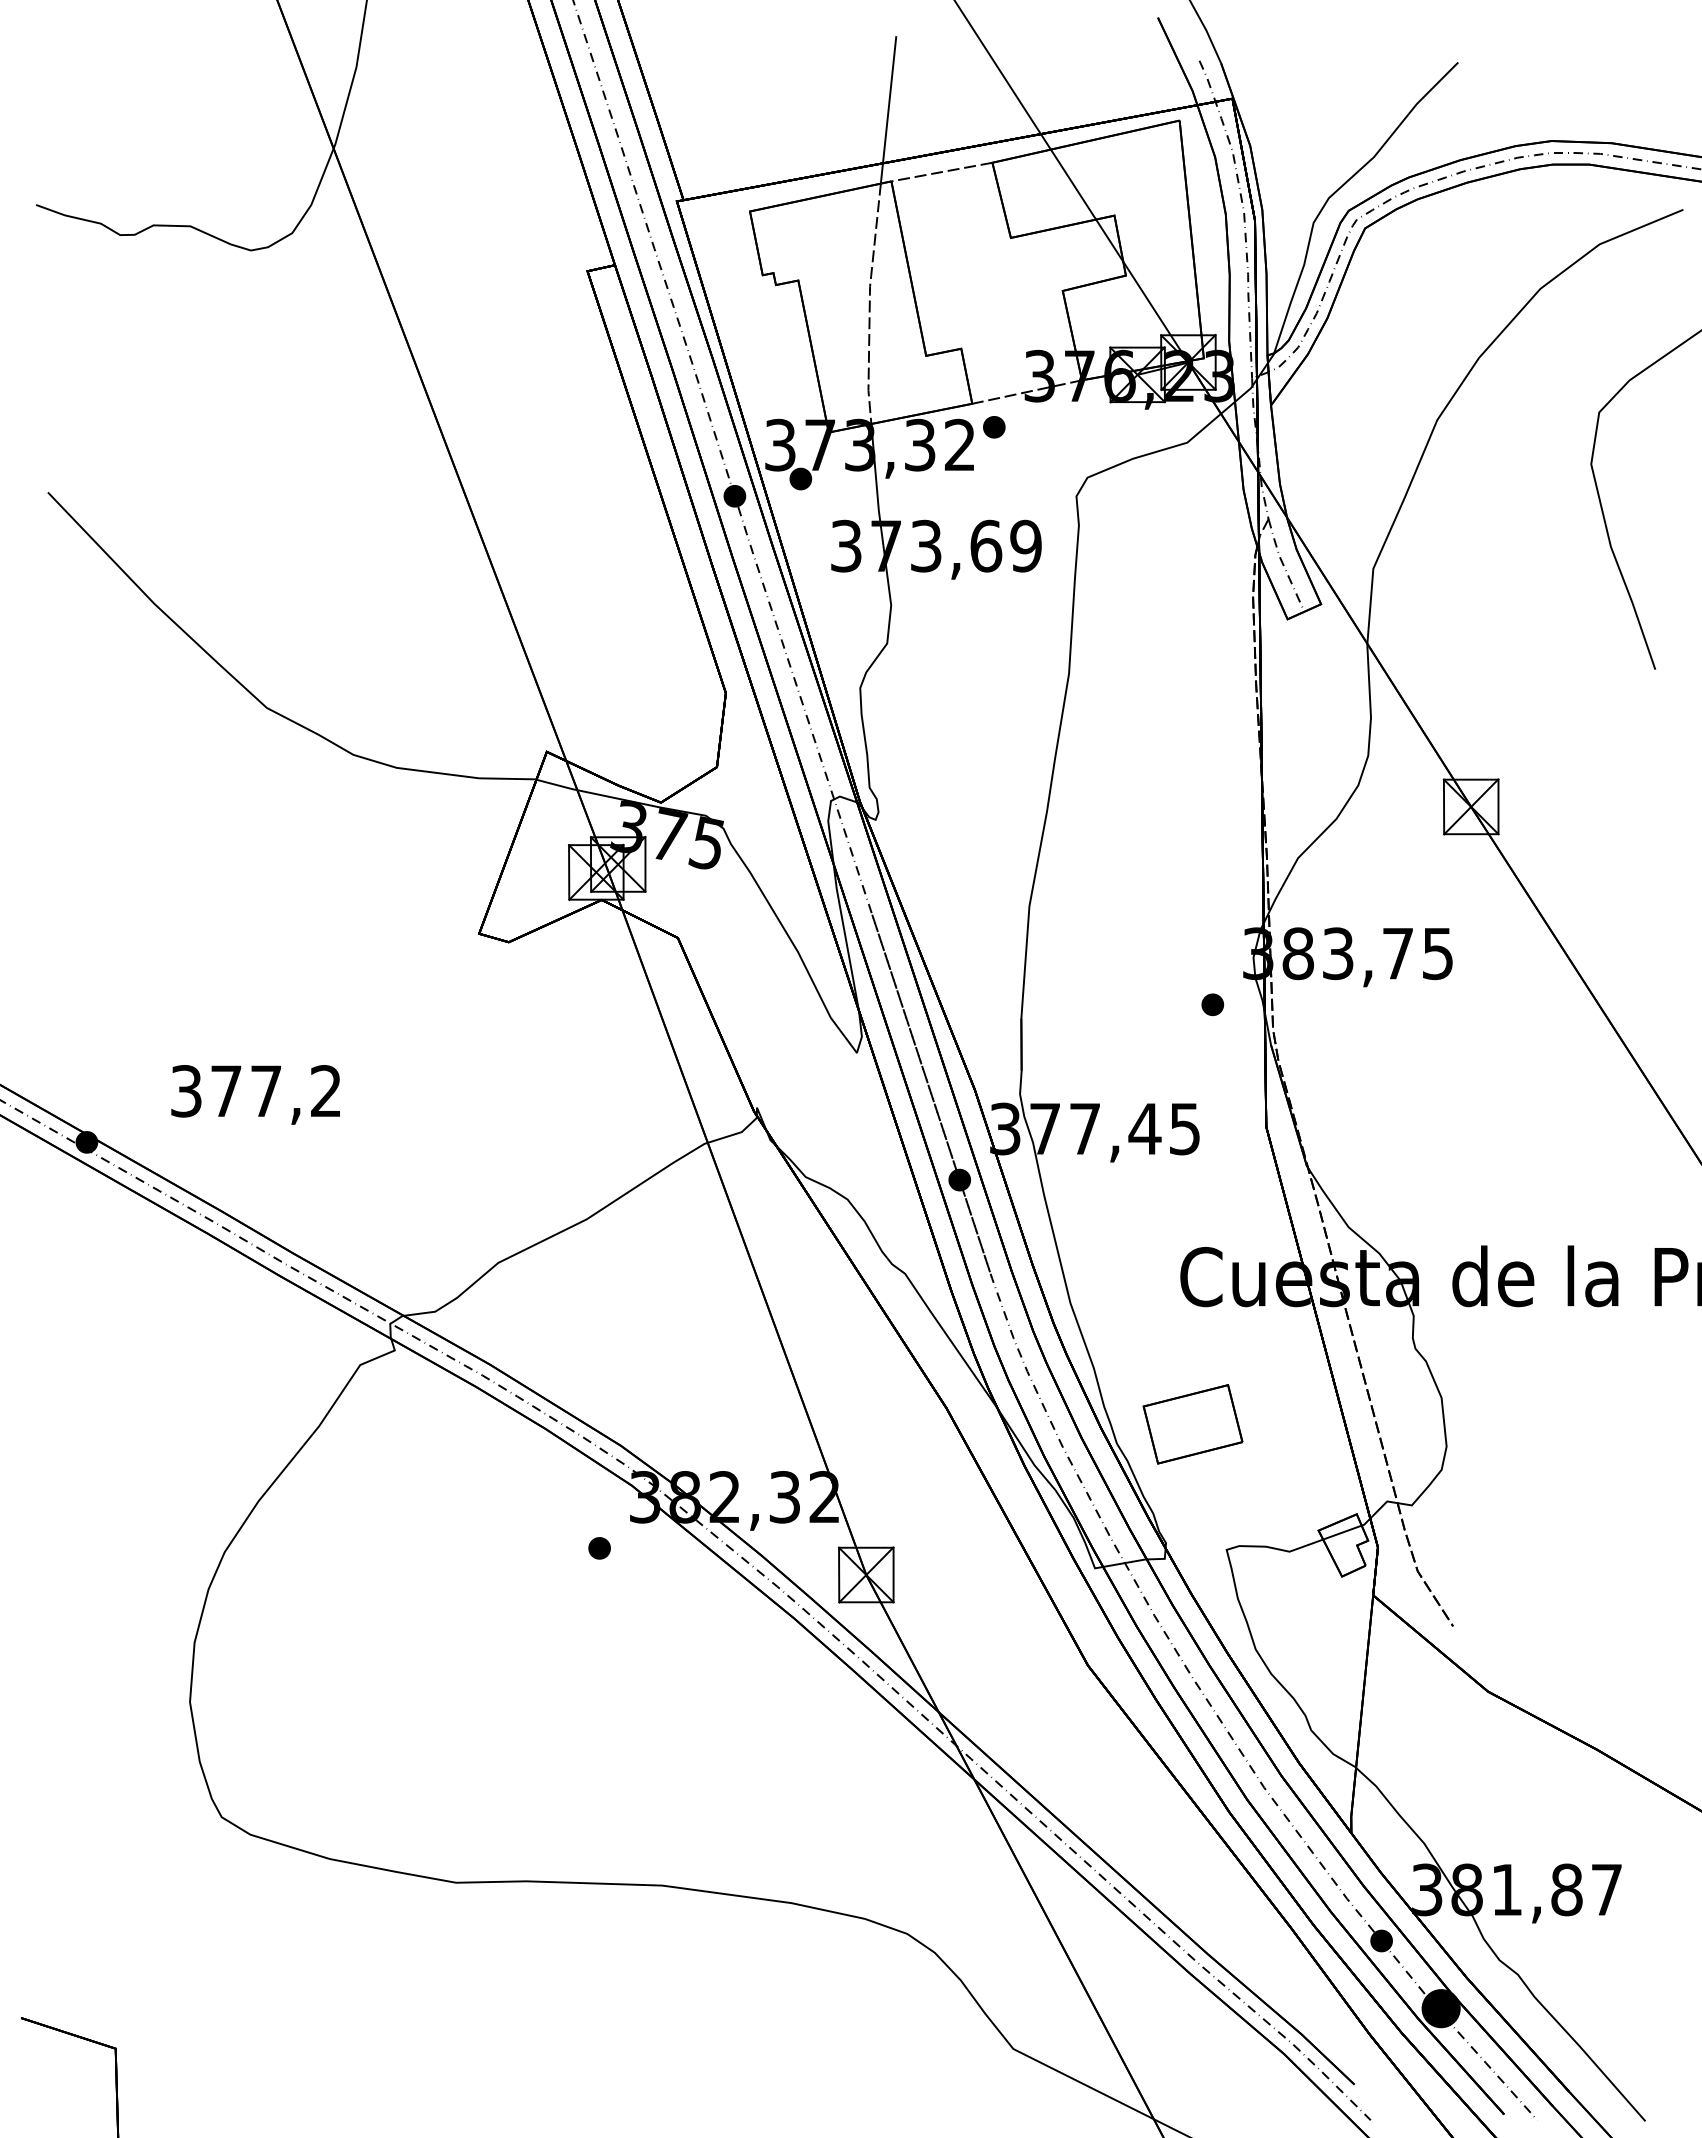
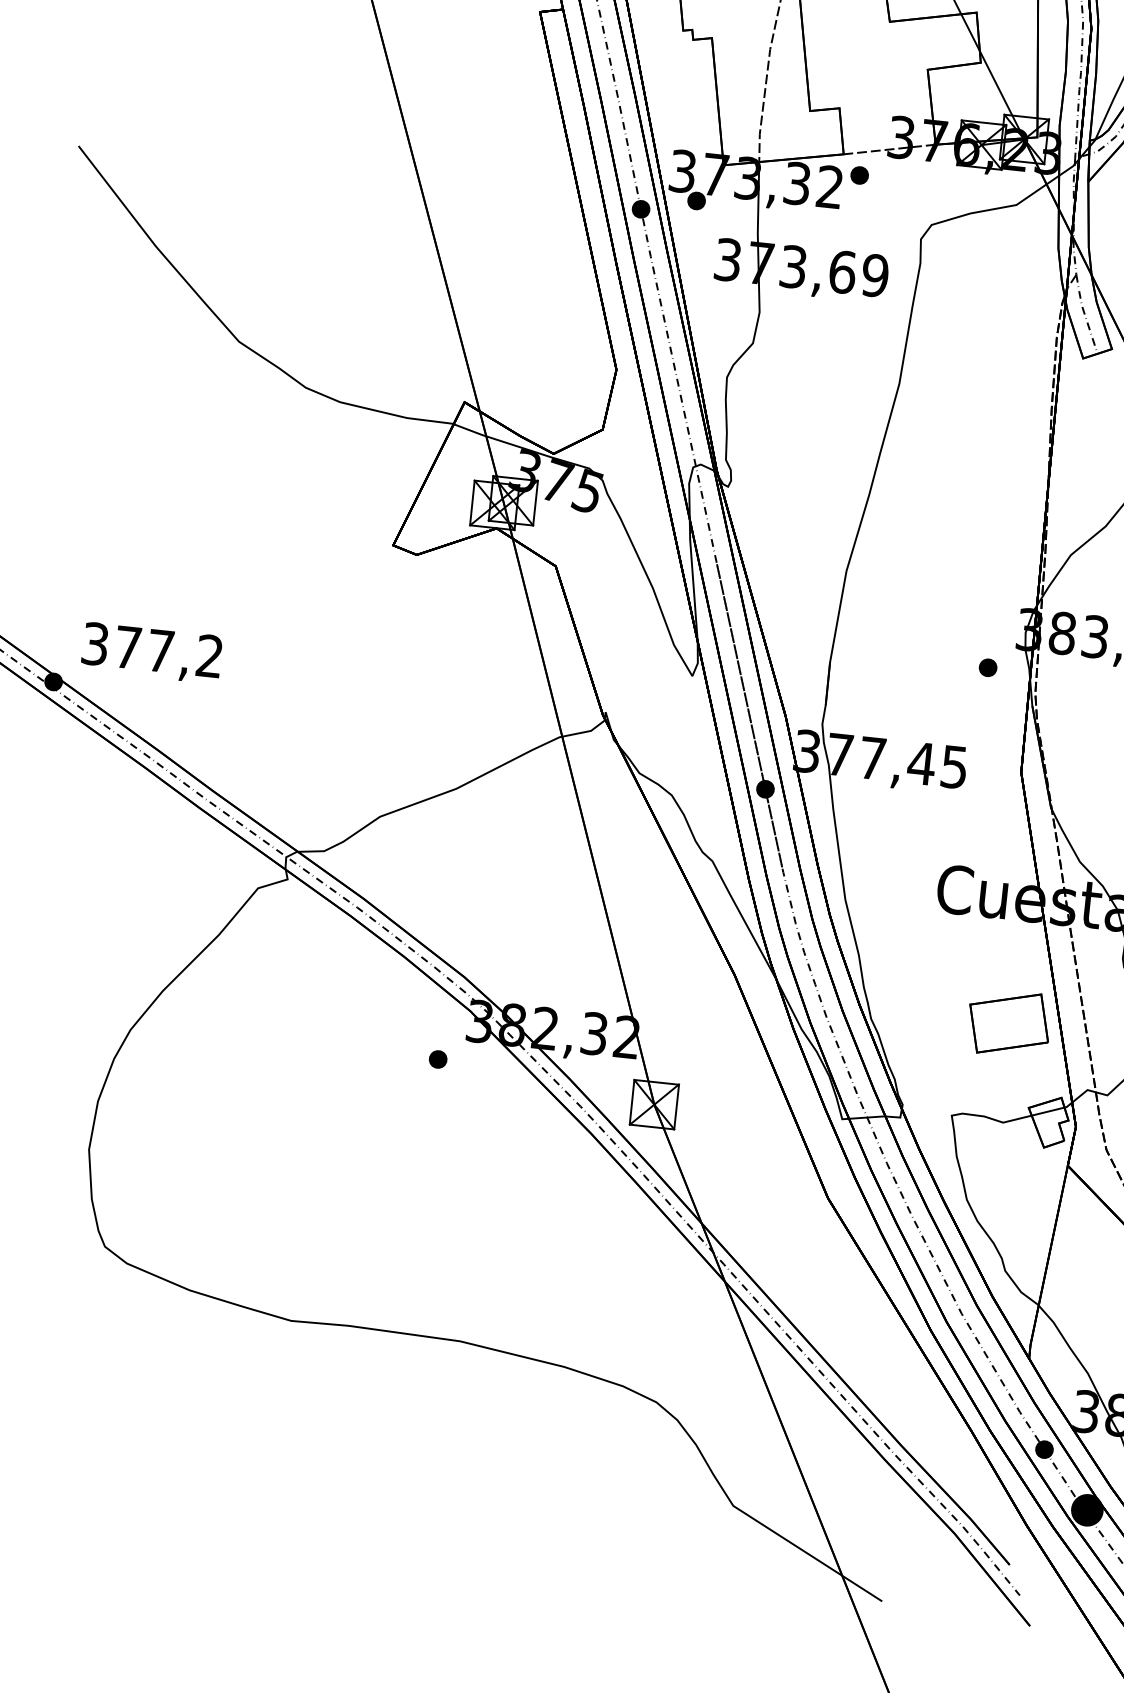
text: (255, 1094) -> (151, 652), moved
part: (1192, 1424) -> (1008, 1023), moved

